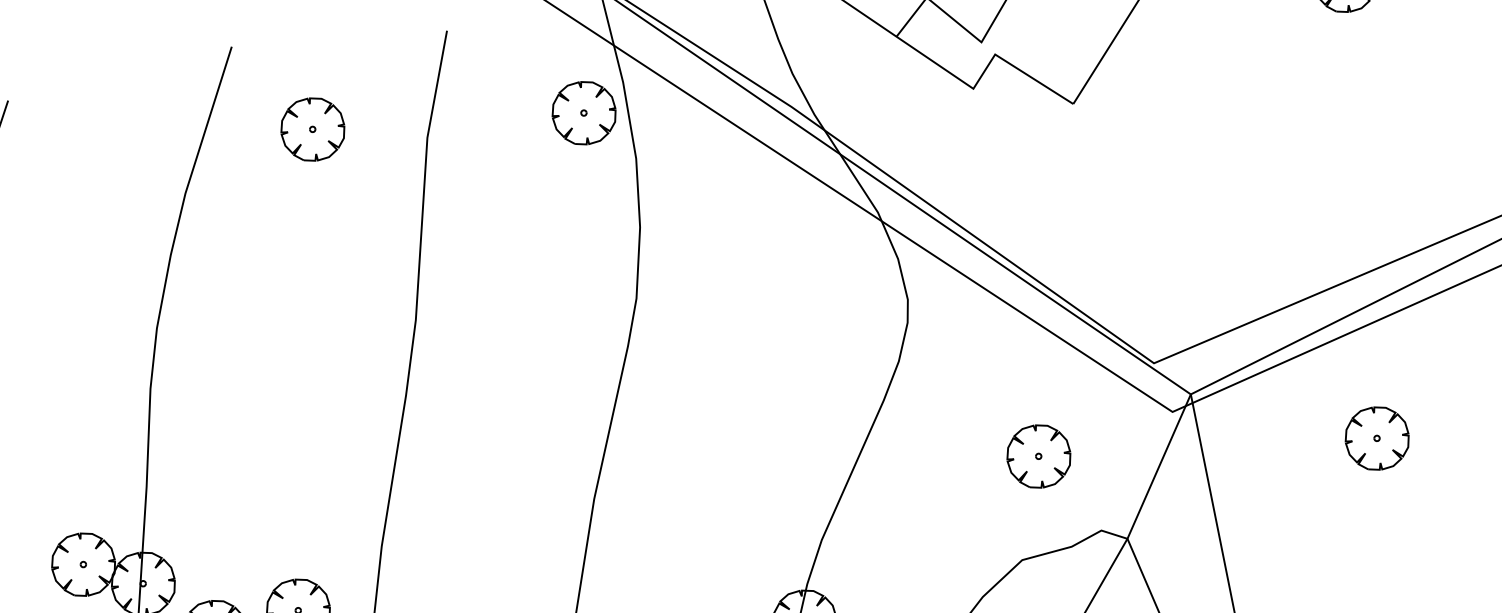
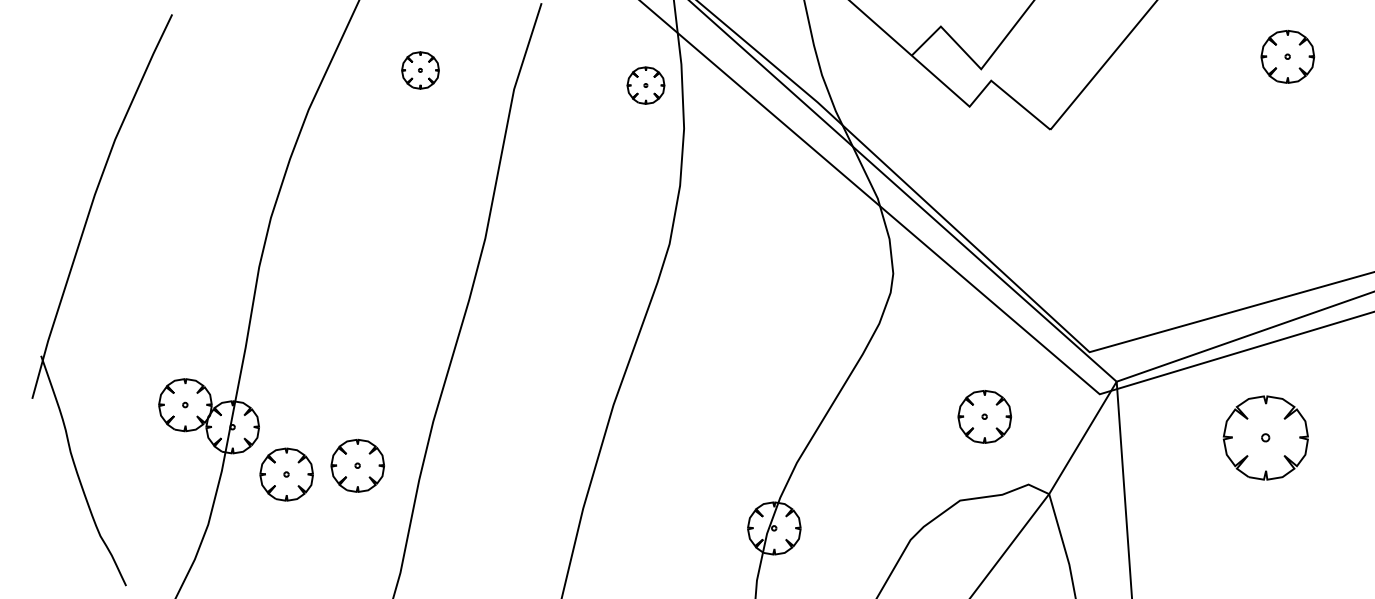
part: (583, 113) -> (645, 85), size x0.7
part: (312, 129) -> (420, 70), size x0.7
part: (1376, 438) -> (1265, 437), size x1.6

